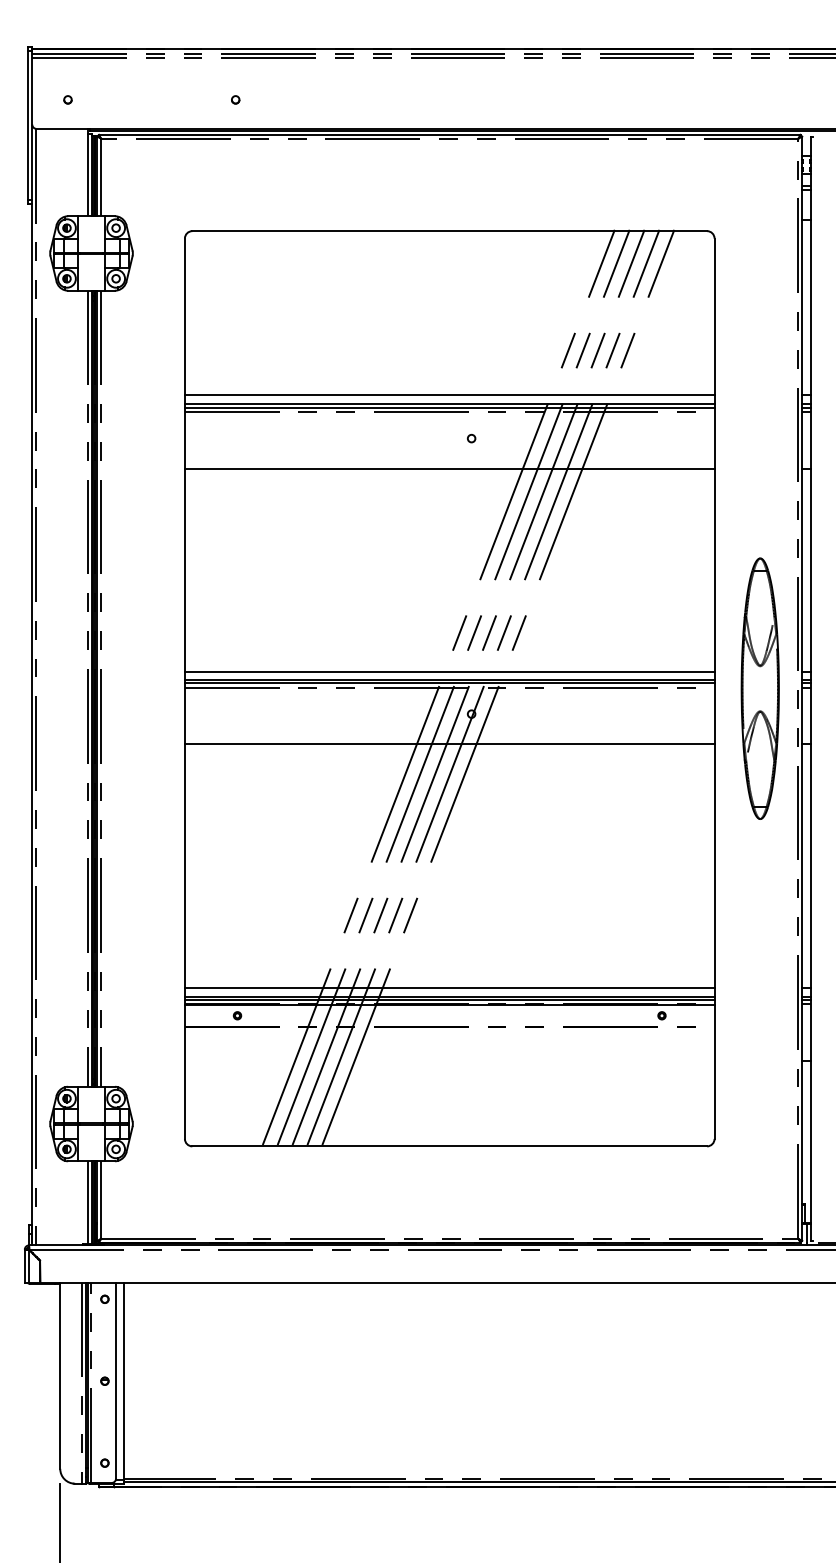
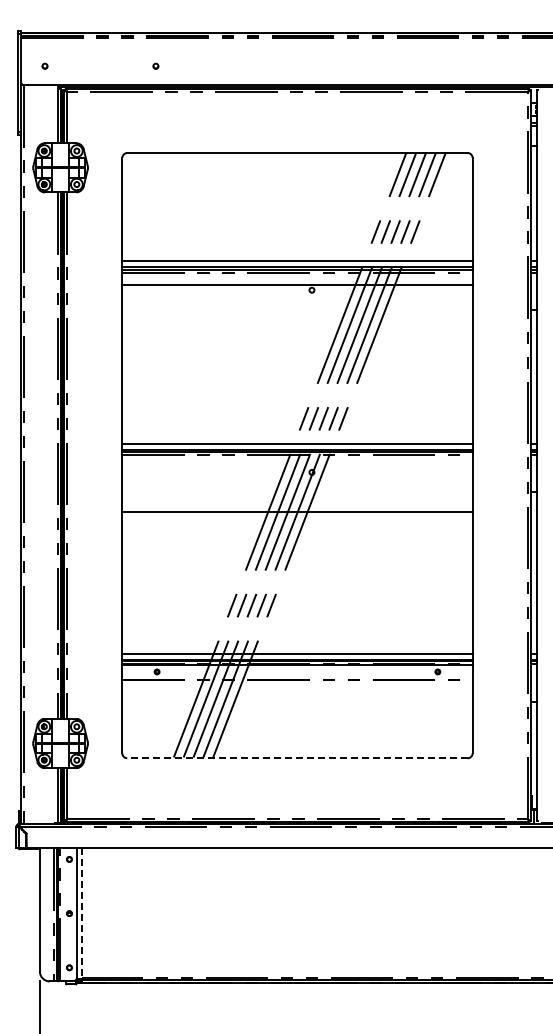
line: (449, 469) -> (297, 285), moved
part: (759, 688) -> (502, 455), removed
line: (449, 744) -> (297, 512), moved
line: (448, 1146) -> (296, 758), solid -> dashed
line: (123, 1382) -> (81, 914), solid -> dashed

